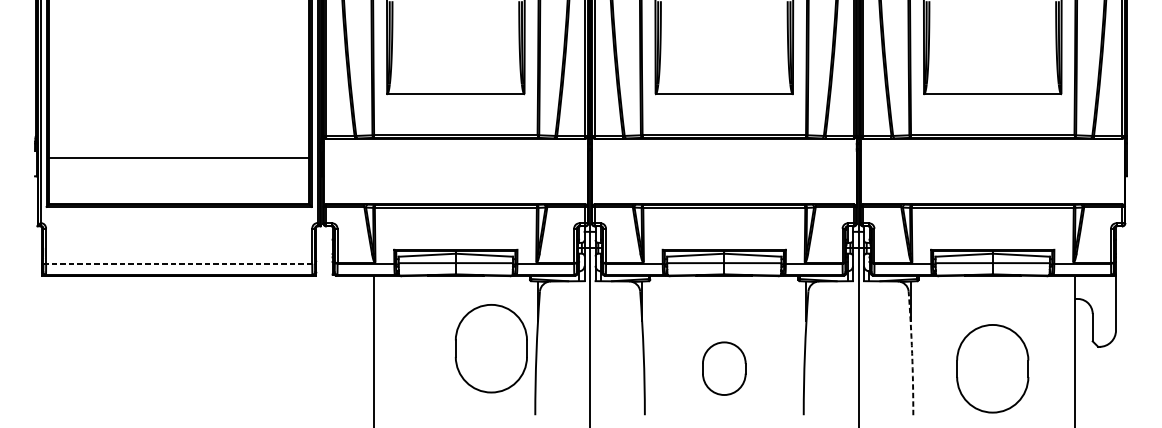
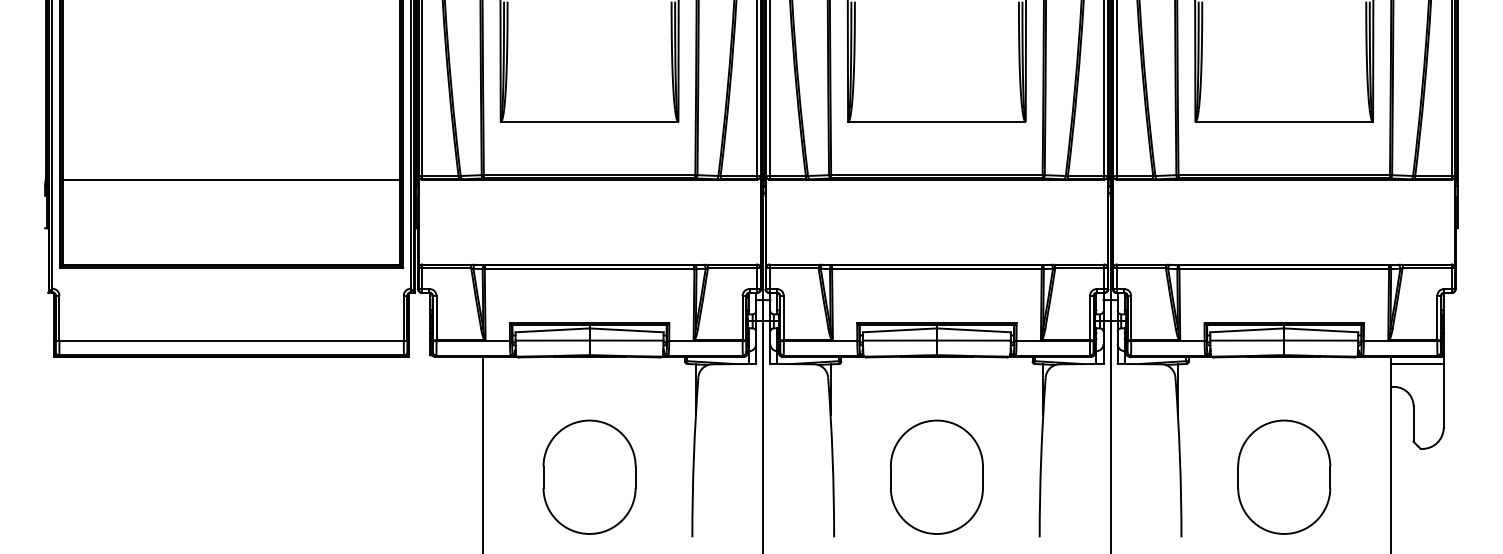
line: (179, 157) -> (231, 179), moved
line: (179, 263) -> (231, 341), dashed -> solid
line: (1094, 280) -> (1416, 363), added
part: (491, 348) -> (589, 476), moved
arc: (911, 353) -> (1179, 457), dashed -> solid
part: (723, 368) -> (936, 476), size x1.67

